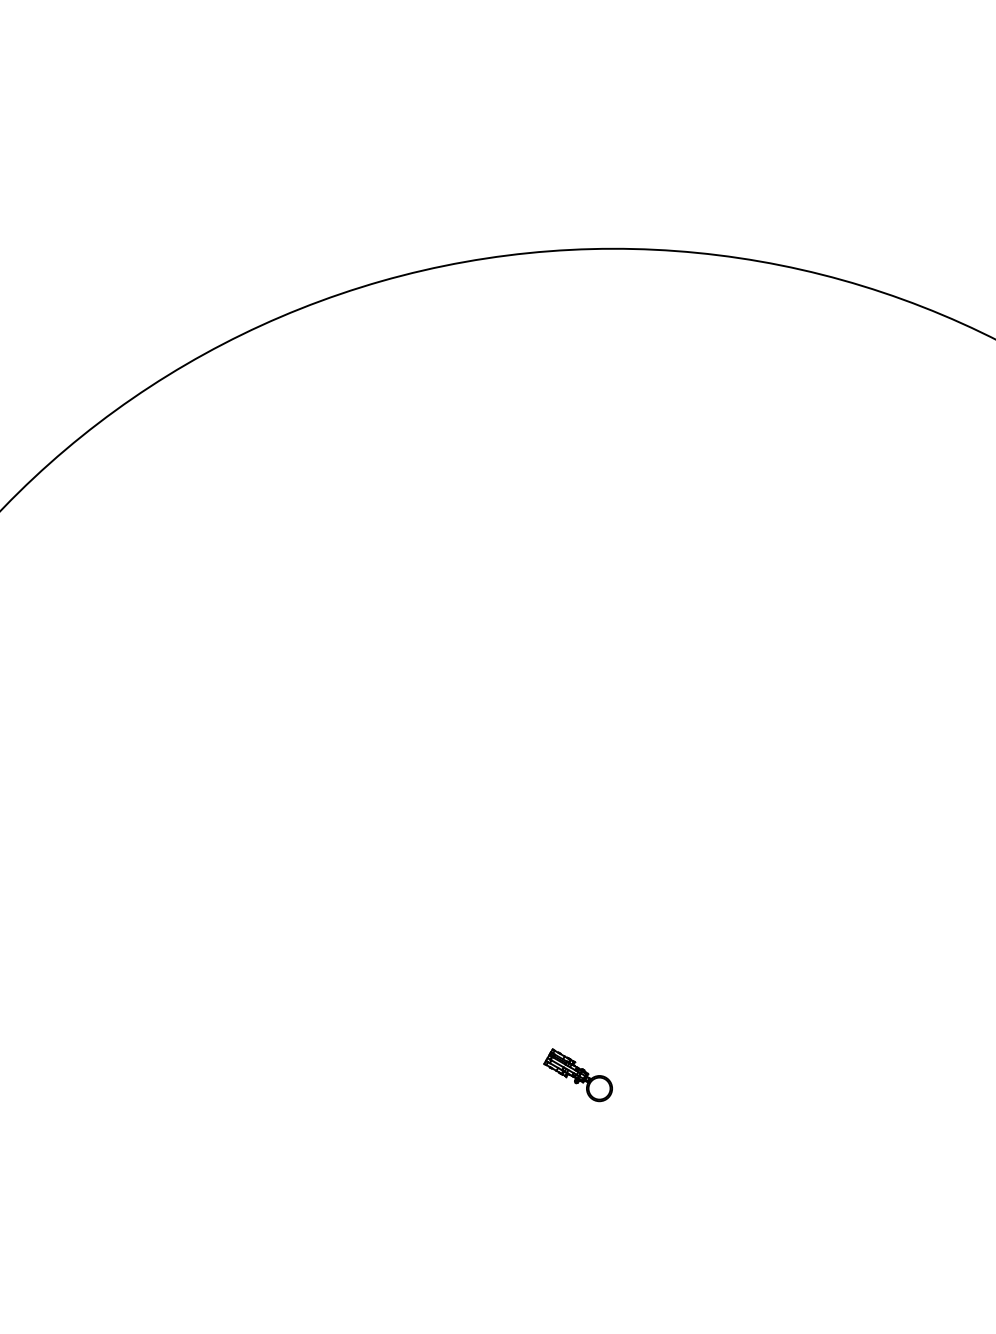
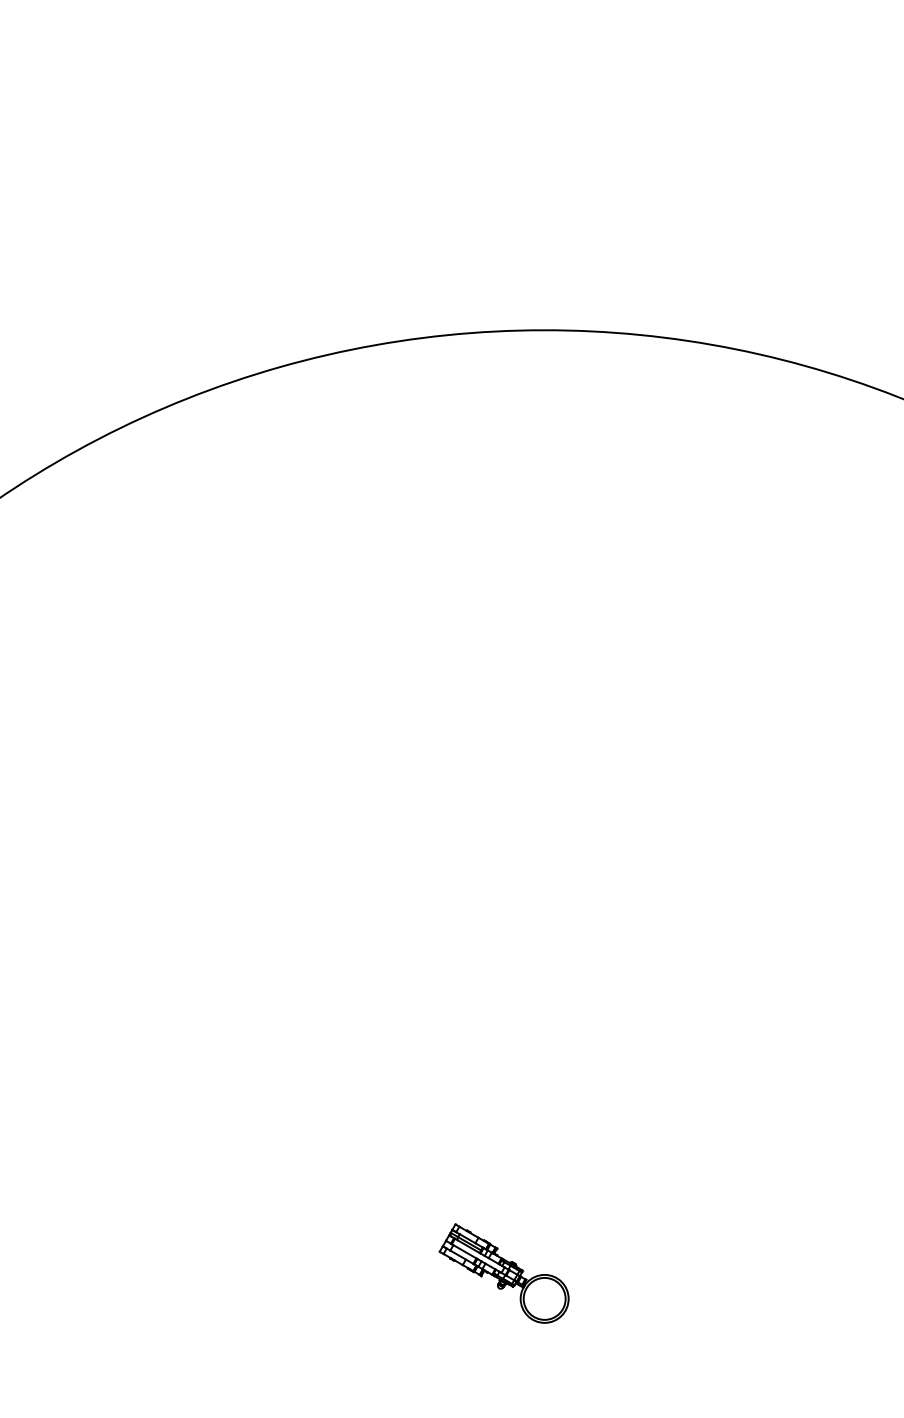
part: (577, 1075) -> (503, 1273), size x1.67

